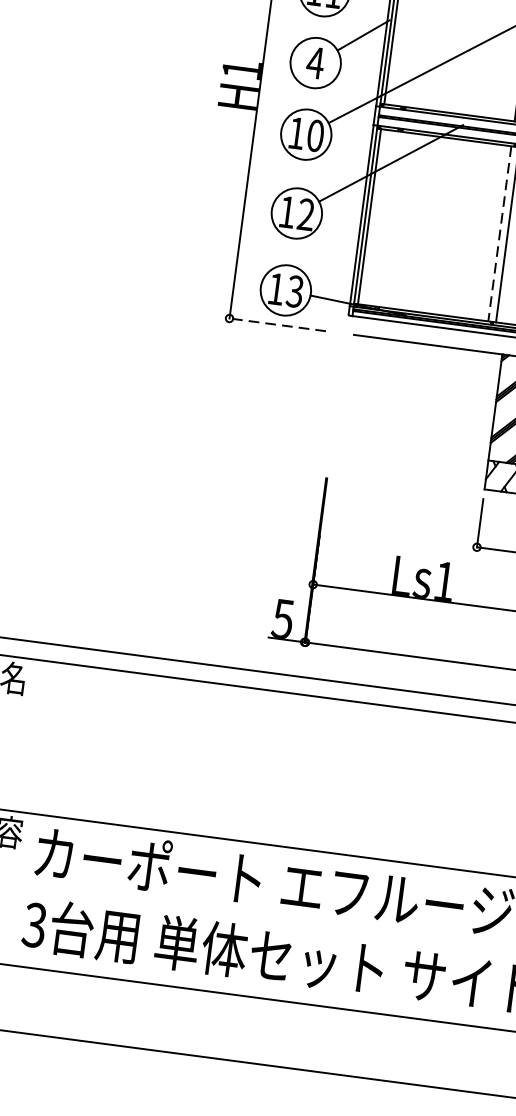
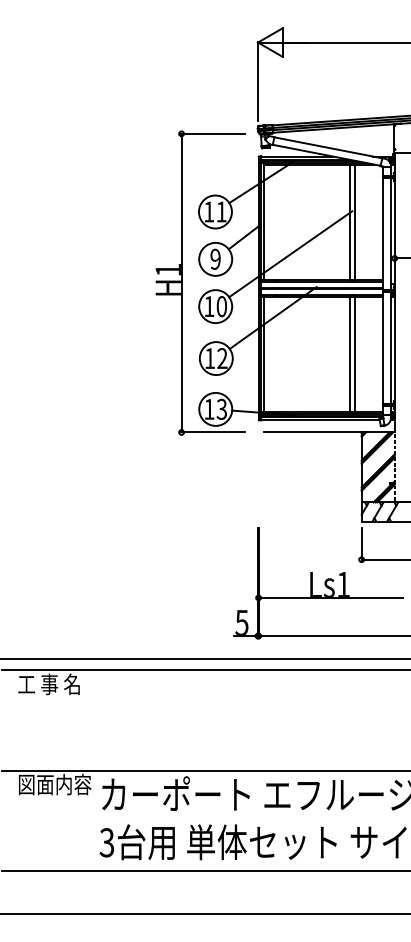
text: (315, 61) -> (215, 258), 4 -> 9
line: (499, 233) -> (349, 354), dashed -> solid
line: (277, 324) -> (213, 432), dashed -> solid

